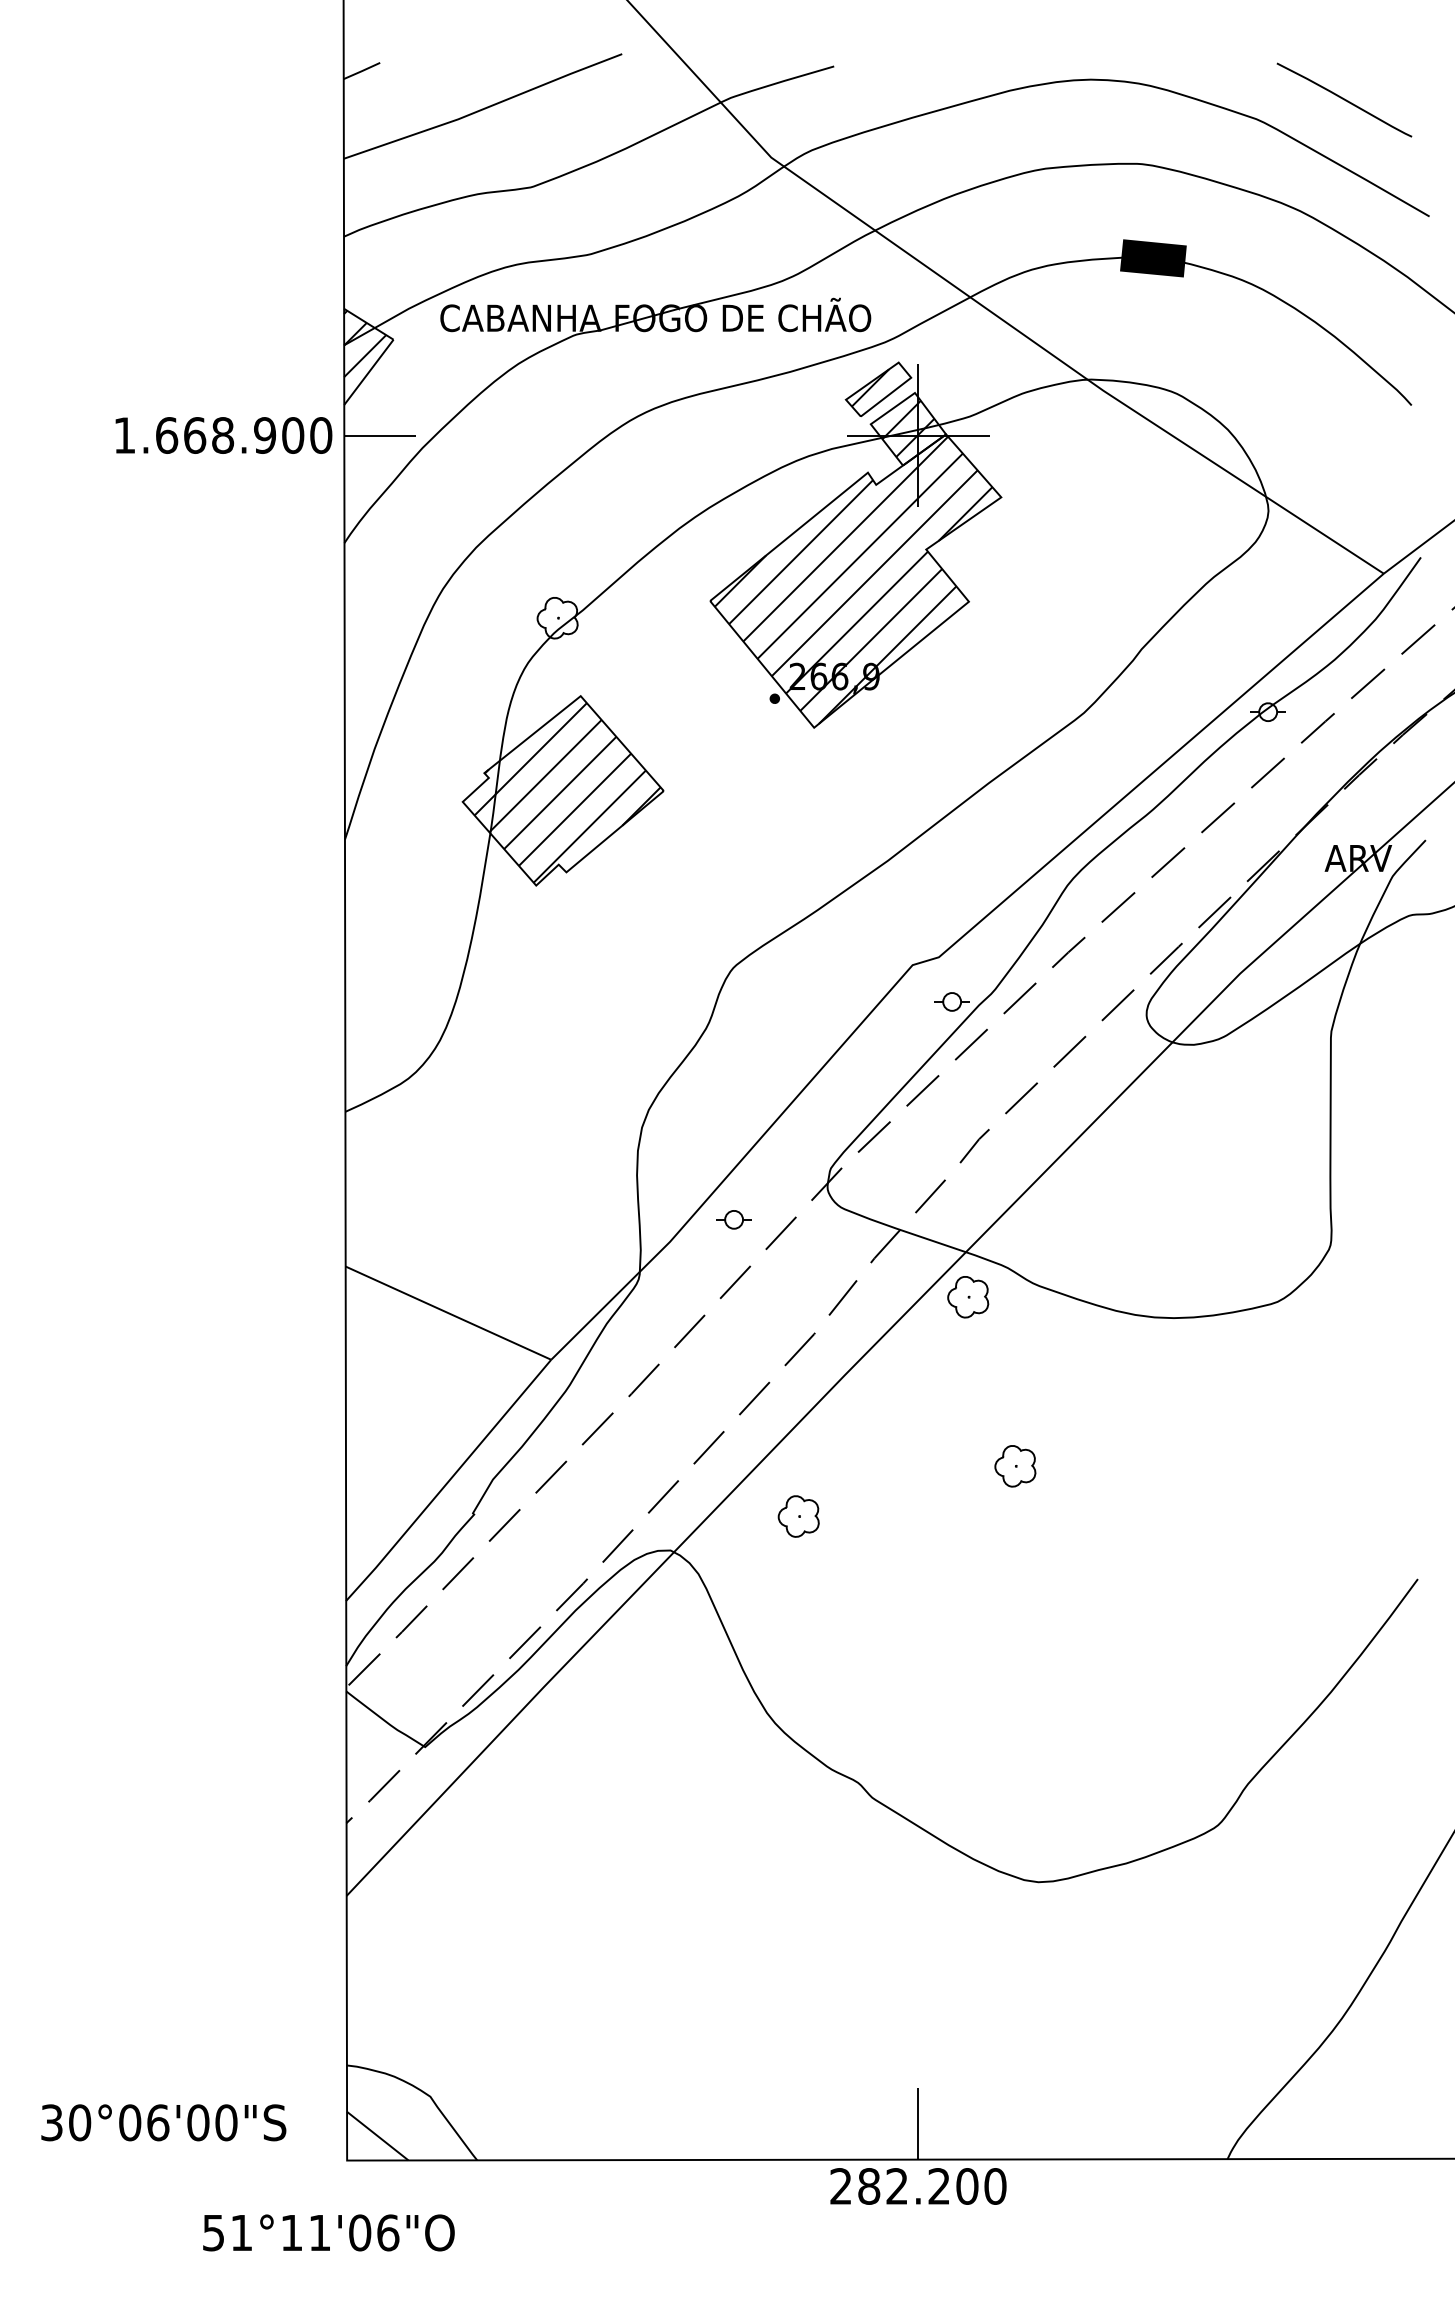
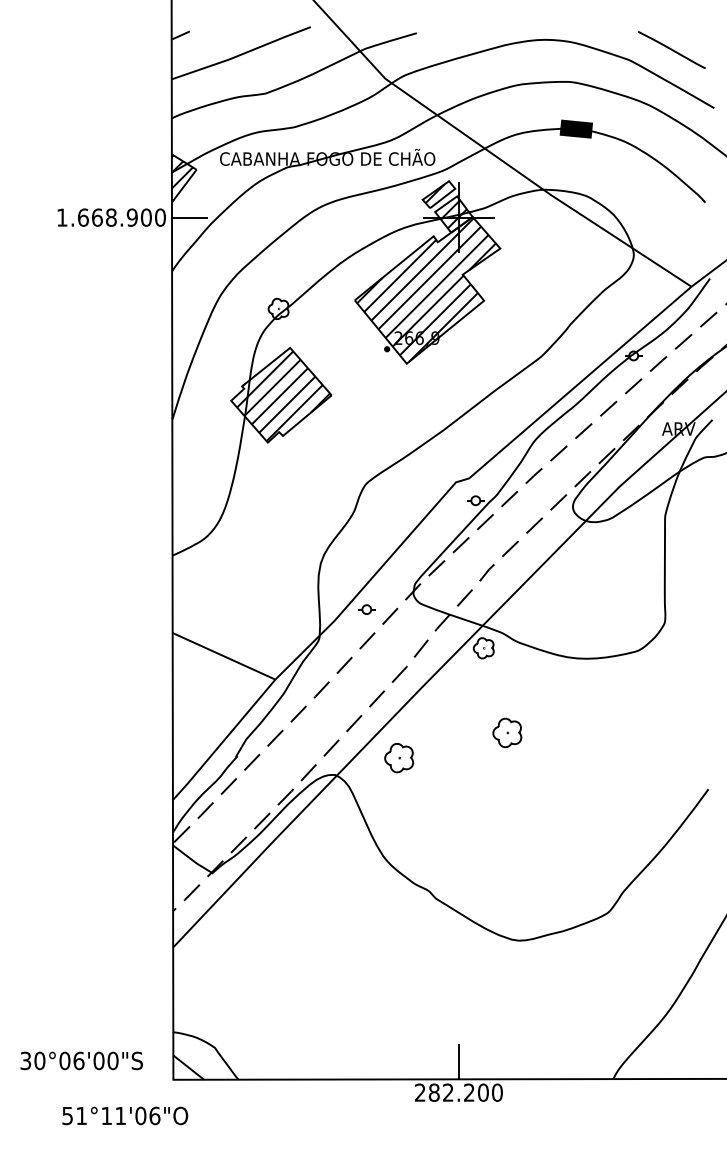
part: (1015, 1465) -> (507, 732), size x1.4
part: (797, 1515) -> (398, 757), size x1.4
text: (329, 2231) -> (125, 1115), moved

